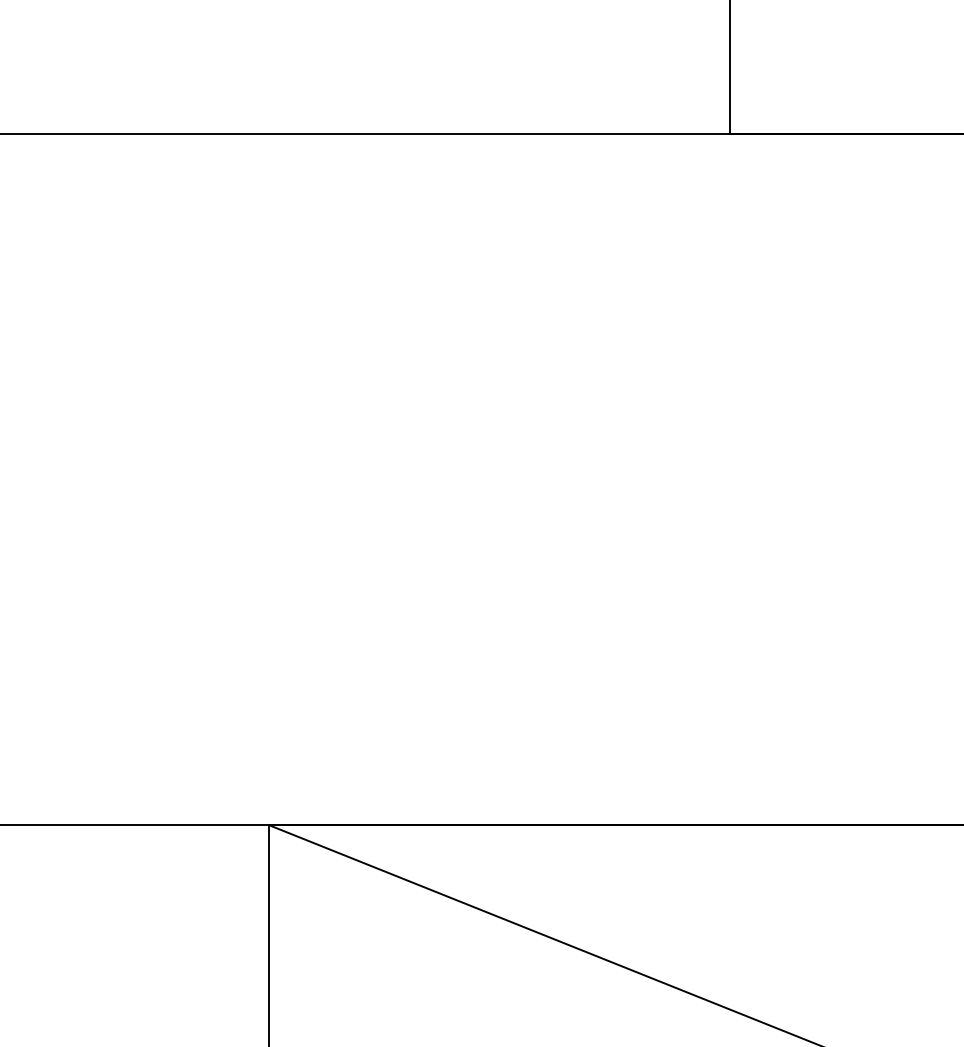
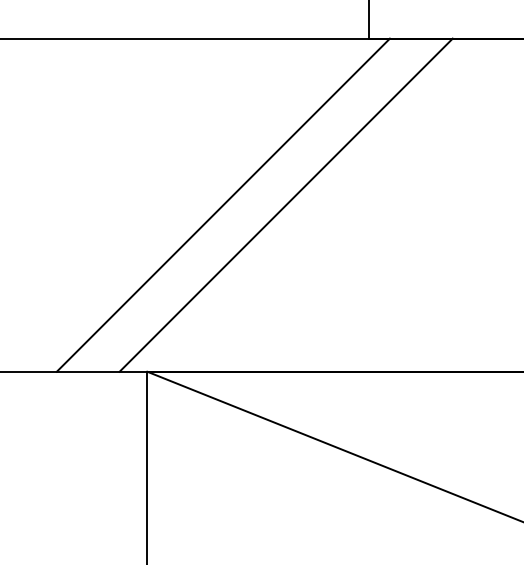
line: (424, 477) -> (222, 204), added
line: (555, 477) -> (285, 204), added

